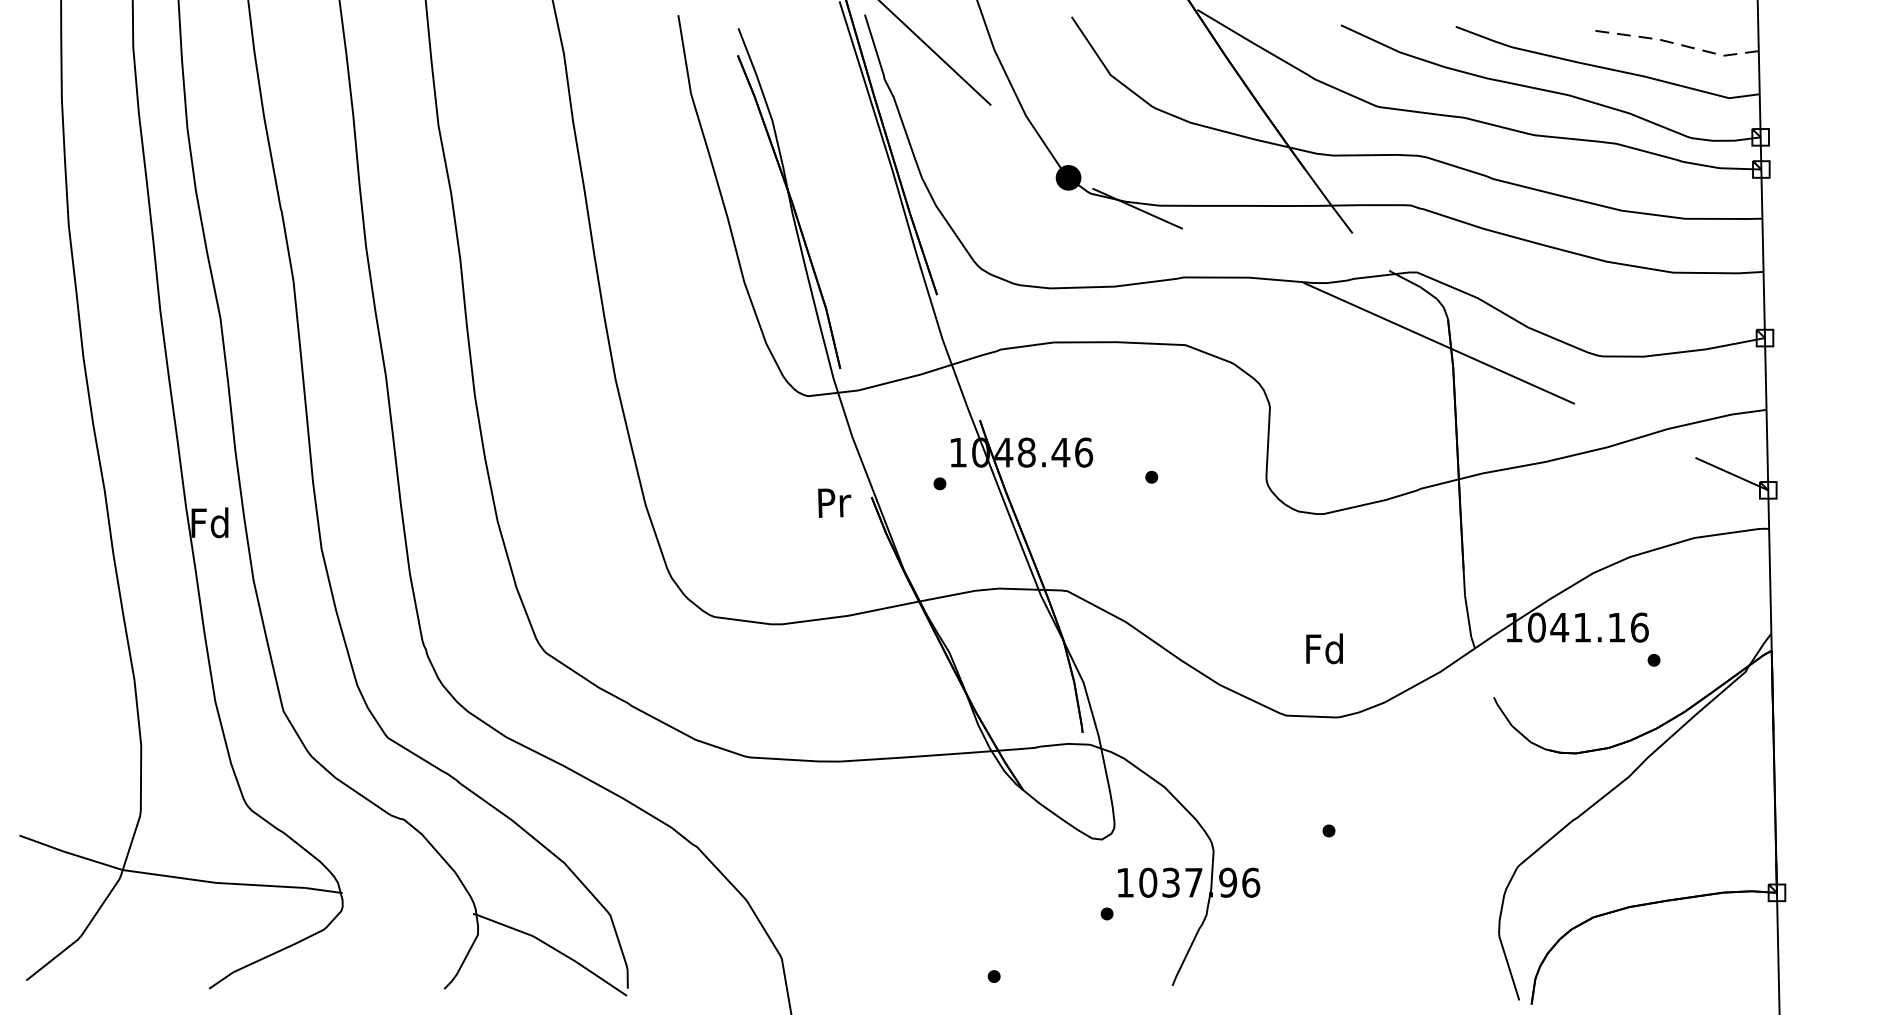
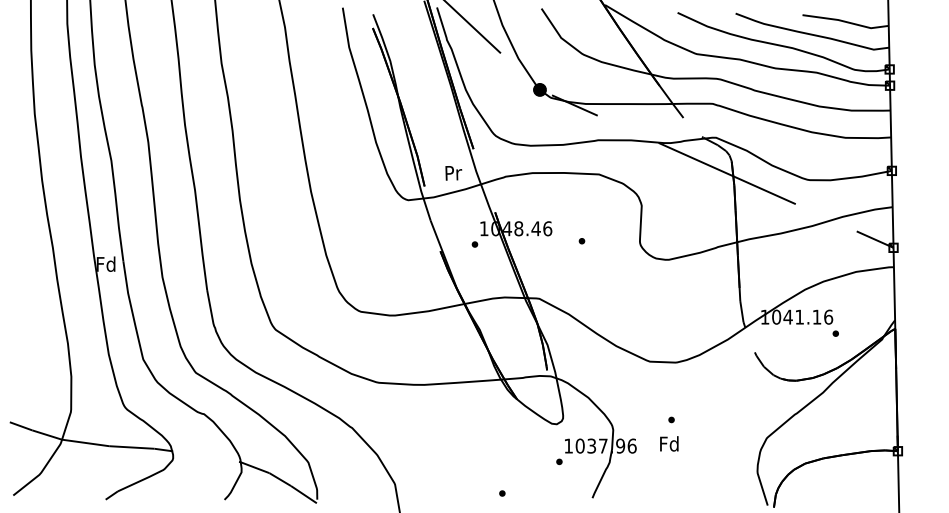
line: (1673, 42) -> (845, 21), dashed -> solid
text: (834, 503) -> (453, 173), moved
text: (1324, 648) -> (669, 443), moved

